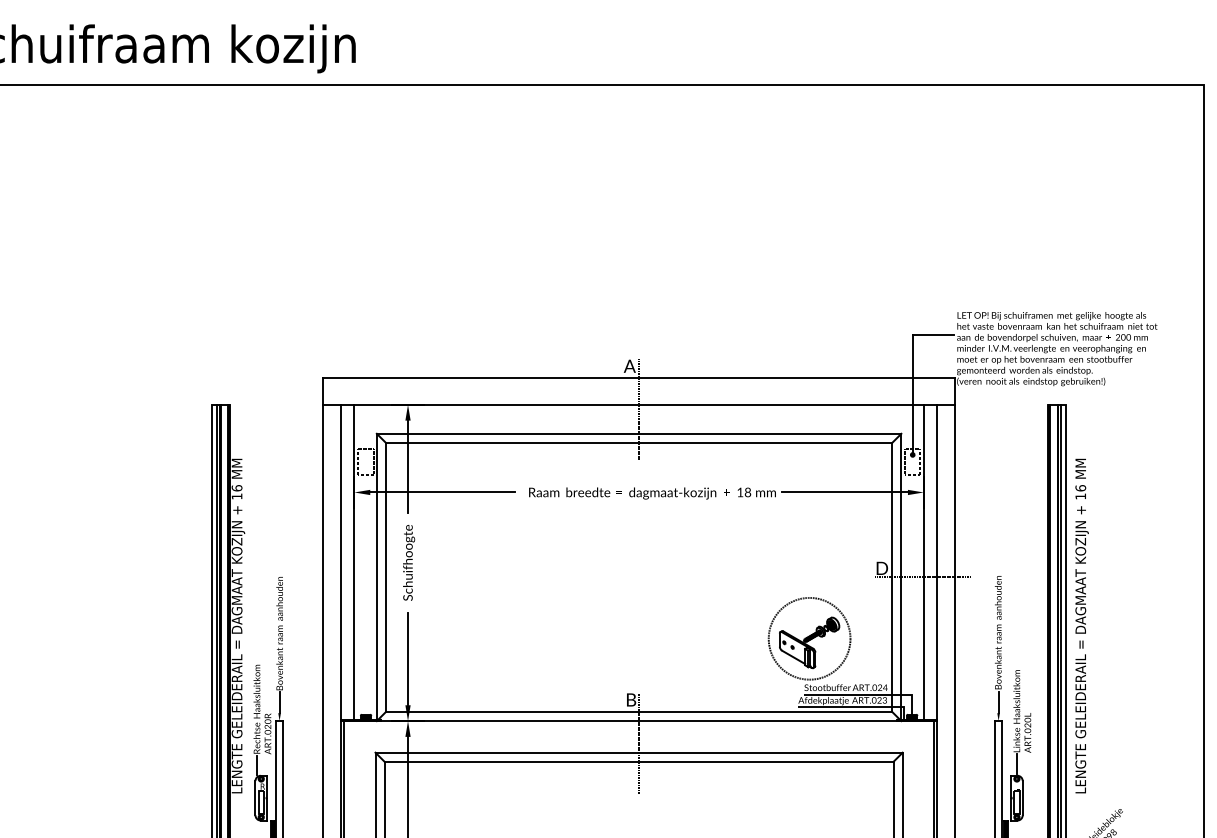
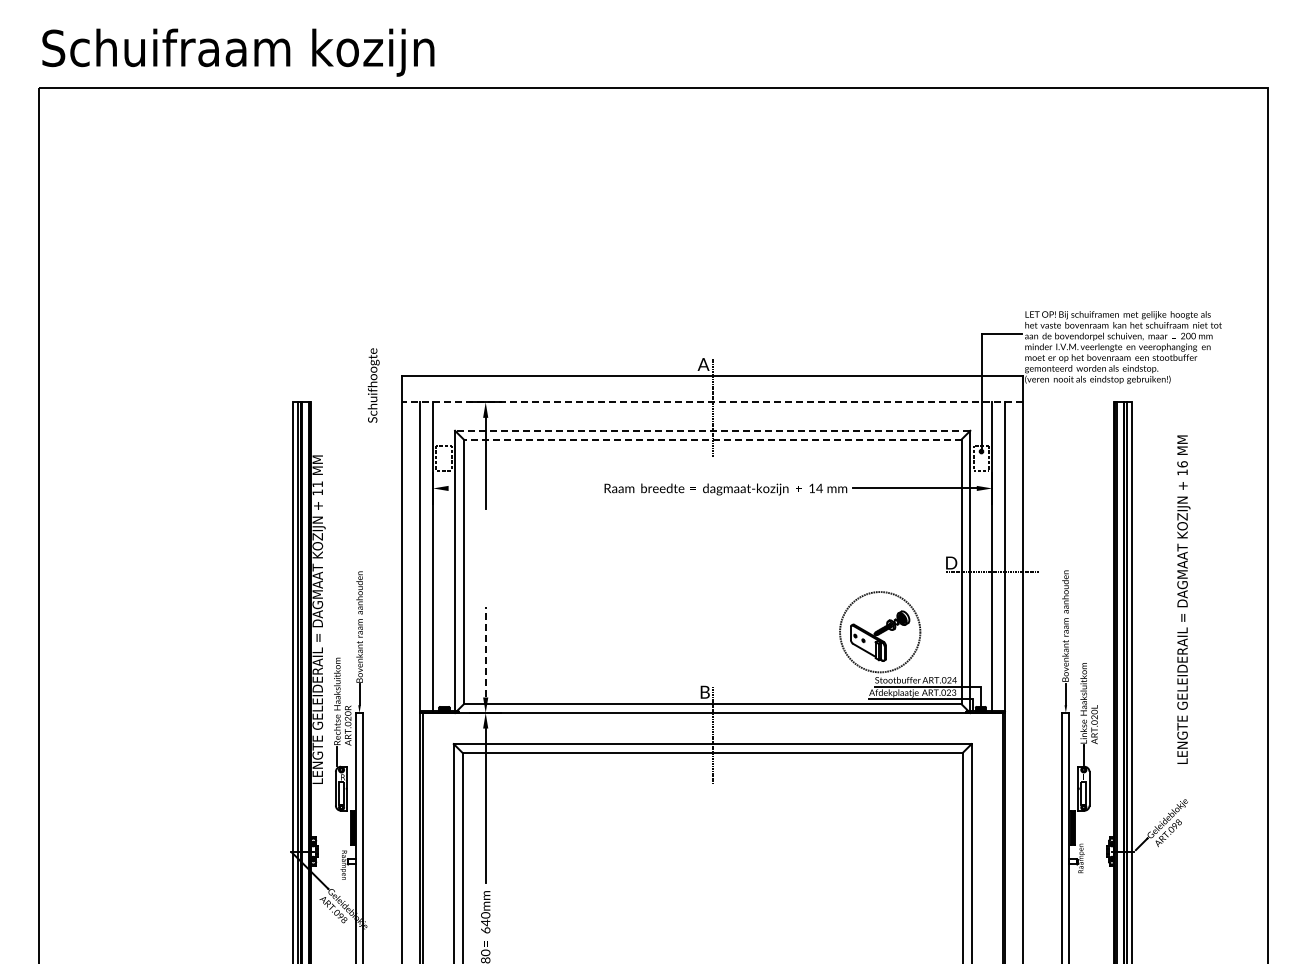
line: (638, 404) -> (712, 402), solid -> dashed
line: (638, 433) -> (712, 430), solid -> dashed
line: (638, 442) -> (712, 439), solid -> dashed
text: (236, 488) -> (317, 484), 16 -> 11
line: (442, 492) -> (519, 488), removed
text: (747, 492) -> (819, 488), 18 -> 14
text: (408, 562) -> (373, 385), moved
text: (1081, 625) -> (1183, 599), moved
line: (407, 658) -> (485, 651), solid -> dashed

